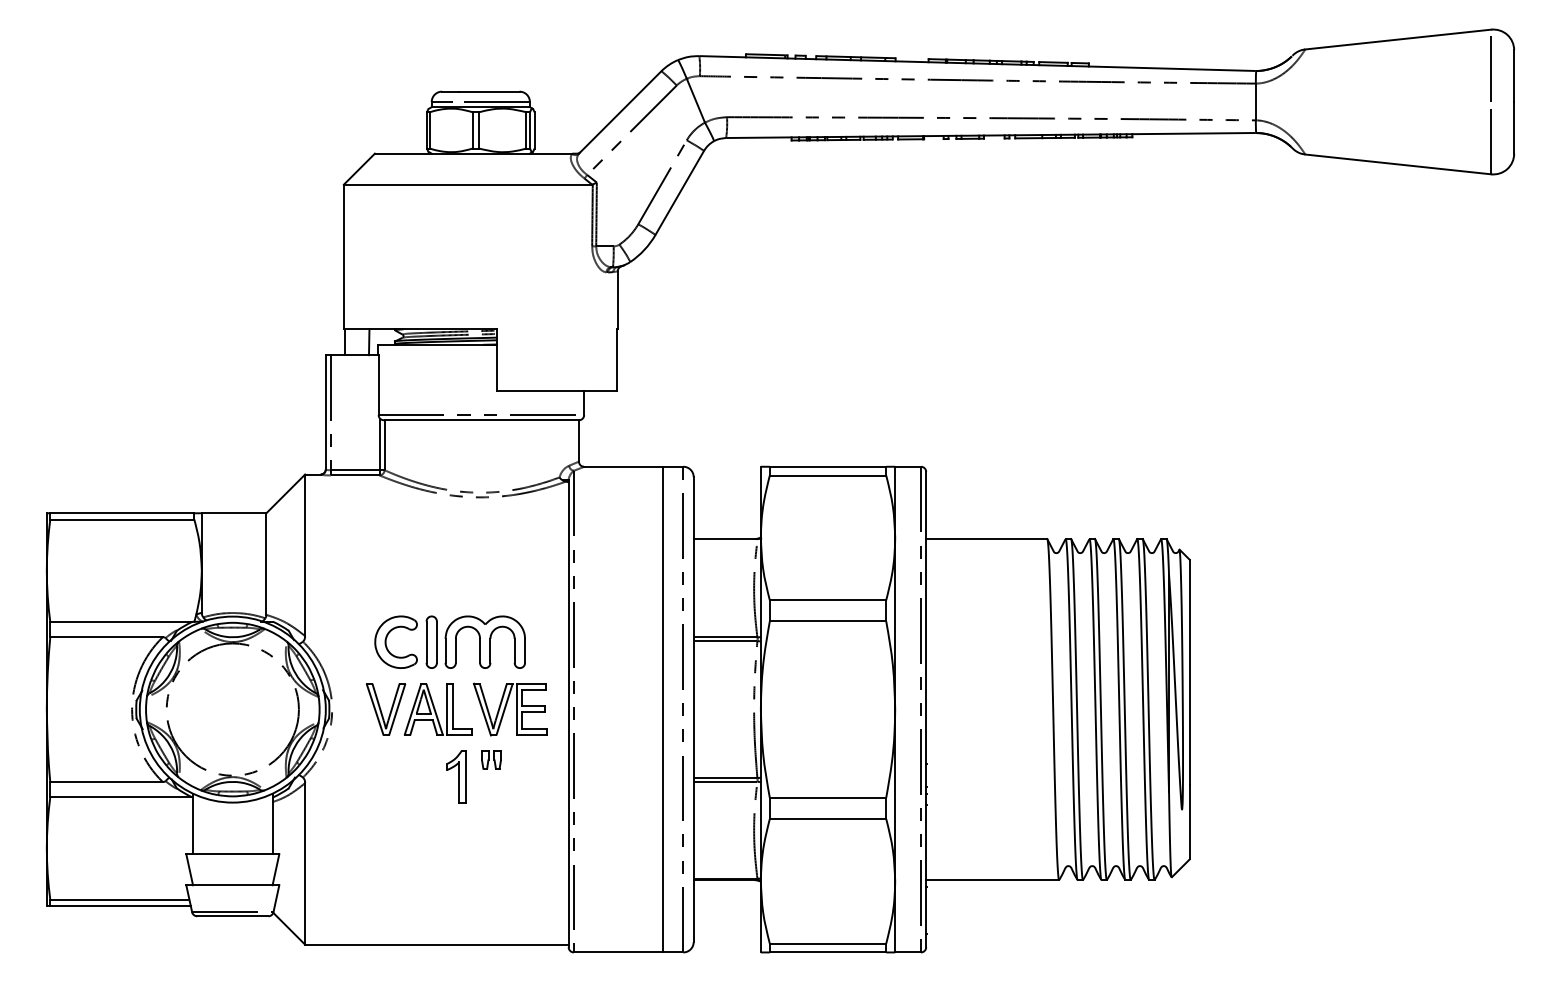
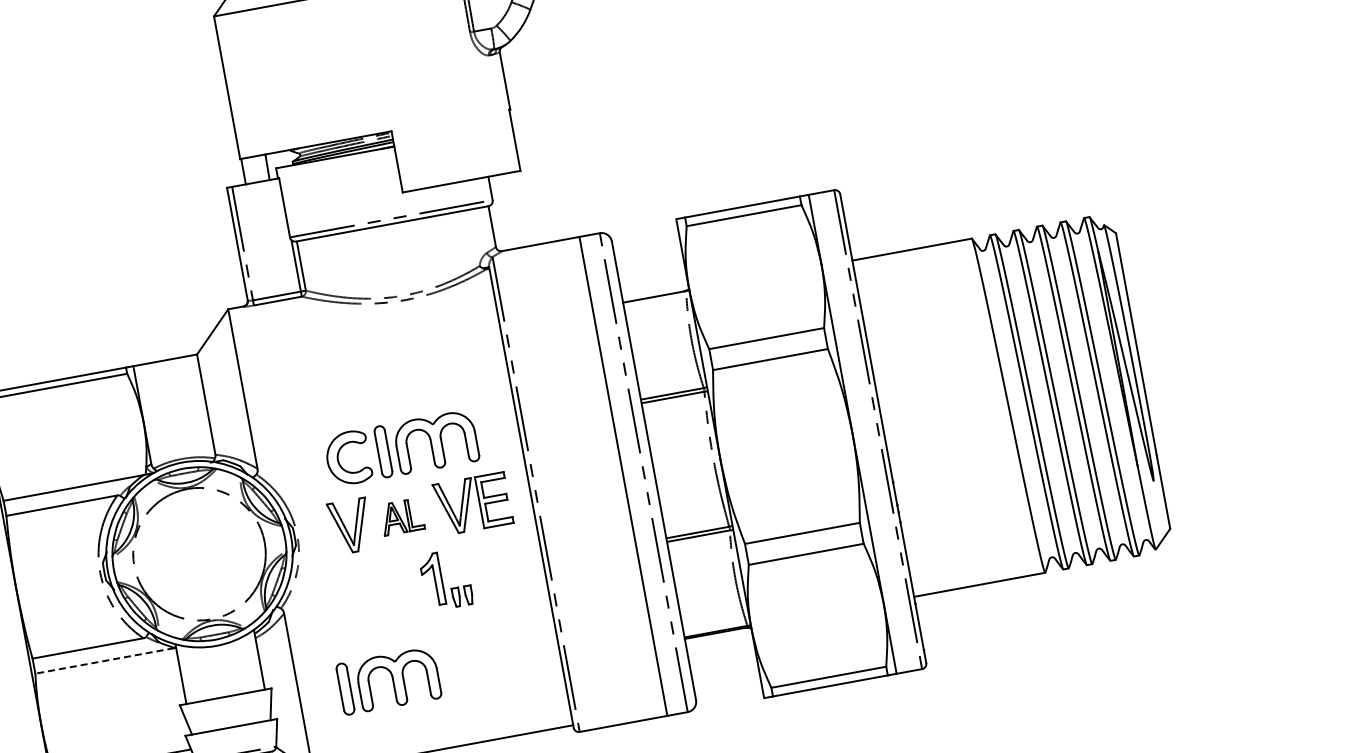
part: (437, 709) -> (401, 517), size x0.6
part: (491, 759) -> (462, 595), moved
line: (120, 797) -> (104, 661), solid -> dashed
part: (395, 867) -> (388, 680), added

